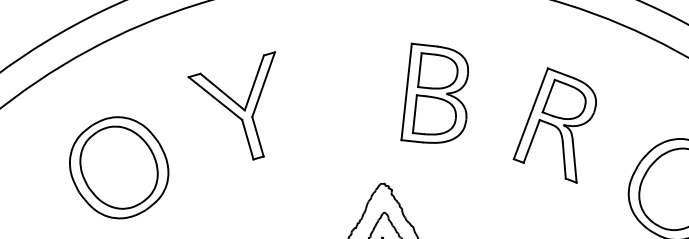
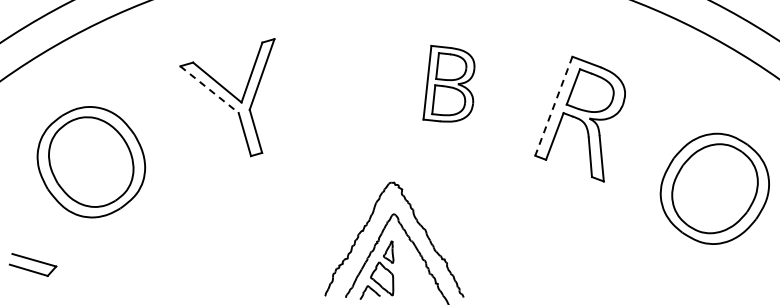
part: (434, 92) -> (448, 83), size x0.7
line: (215, 98) -> (209, 89), solid -> dashed
line: (530, 114) -> (553, 106), solid -> dashed
part: (118, 168) -> (90, 162), moved

